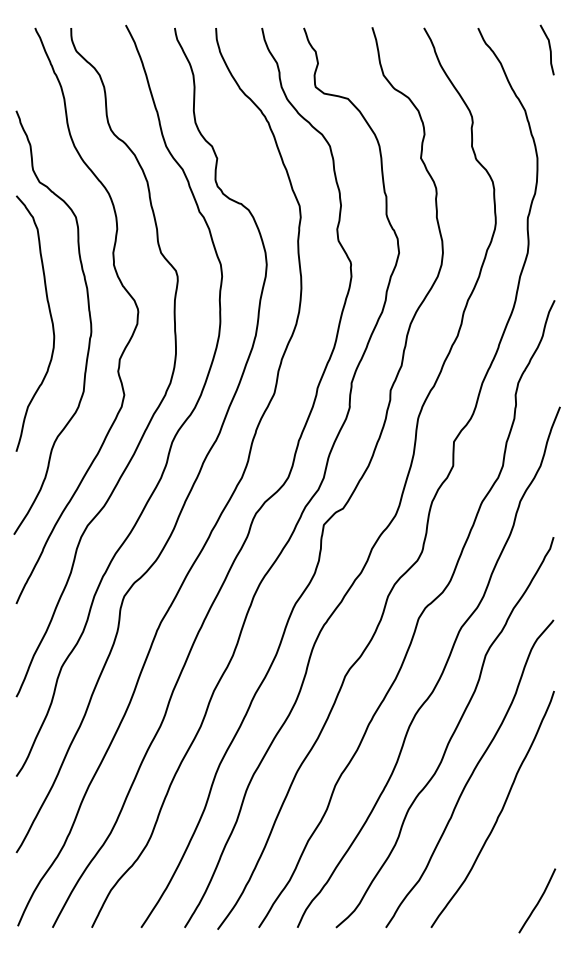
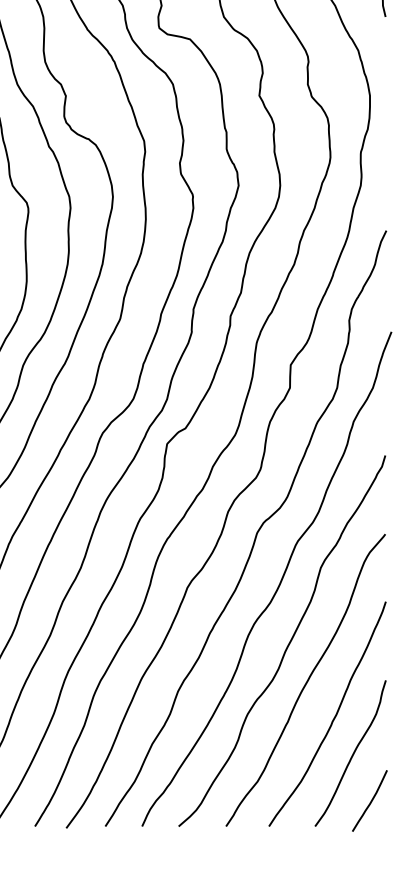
curve: (518, 852) -> (351, 755), added

